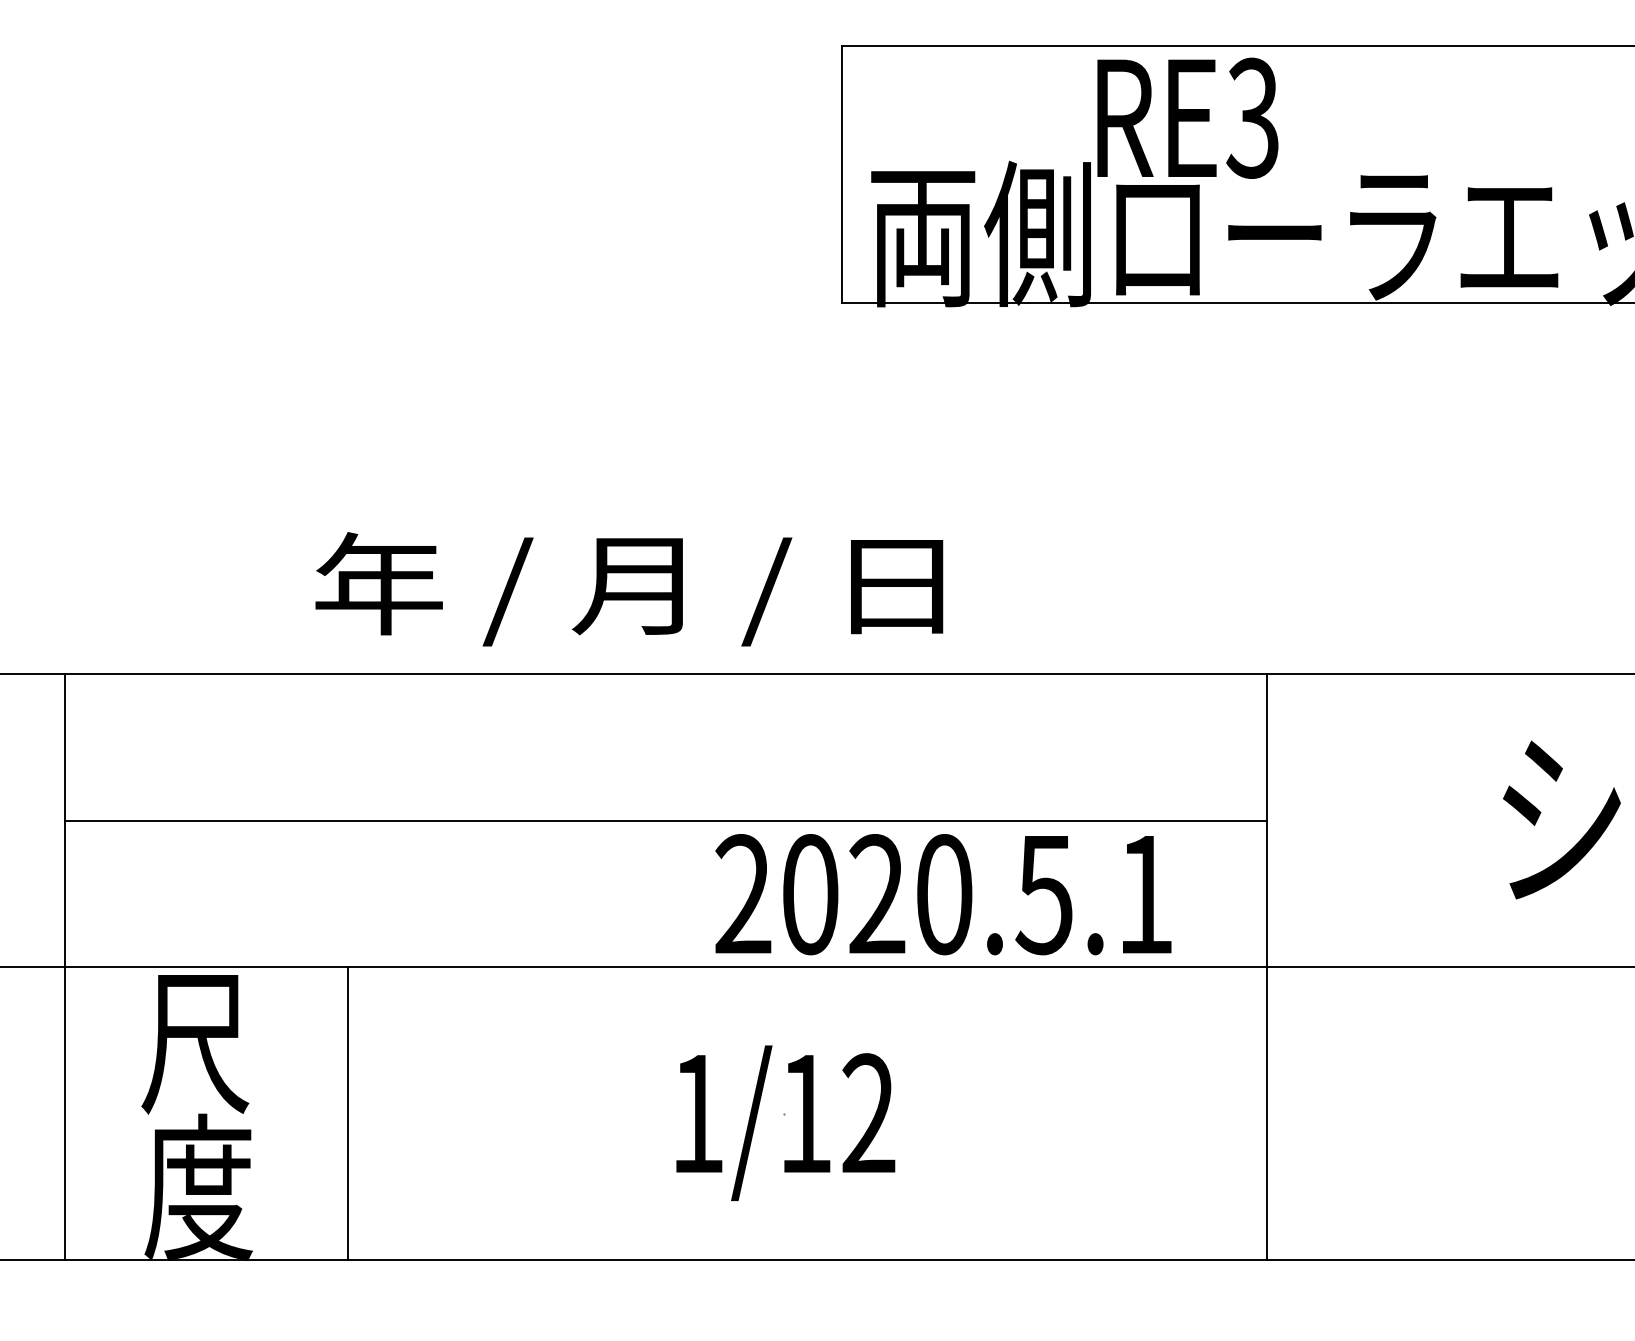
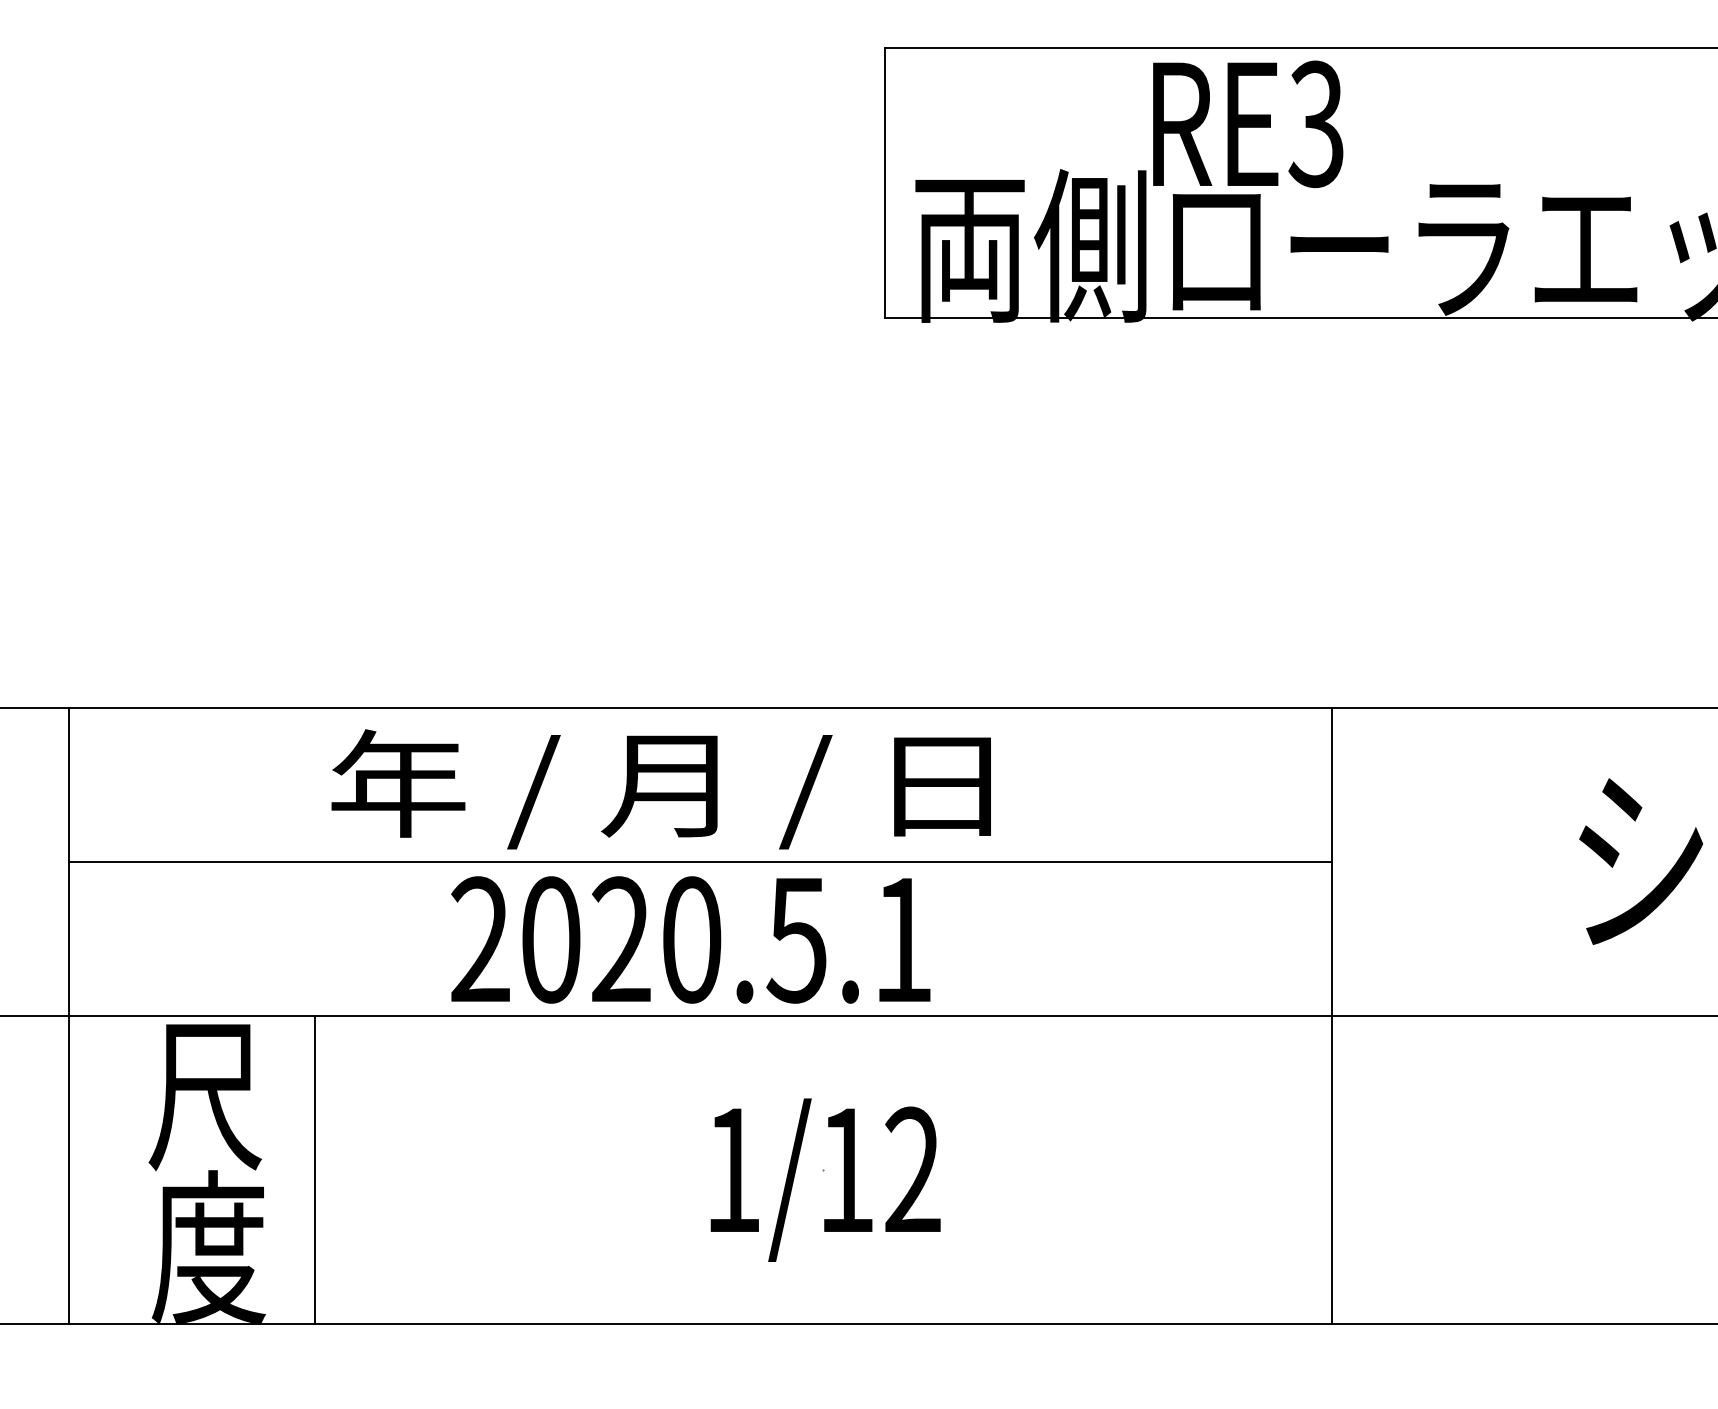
text: (629, 589) -> (661, 789), moved
text: (943, 894) -> (690, 939), moved
line: (347, 1113) -> (314, 1169), moved

